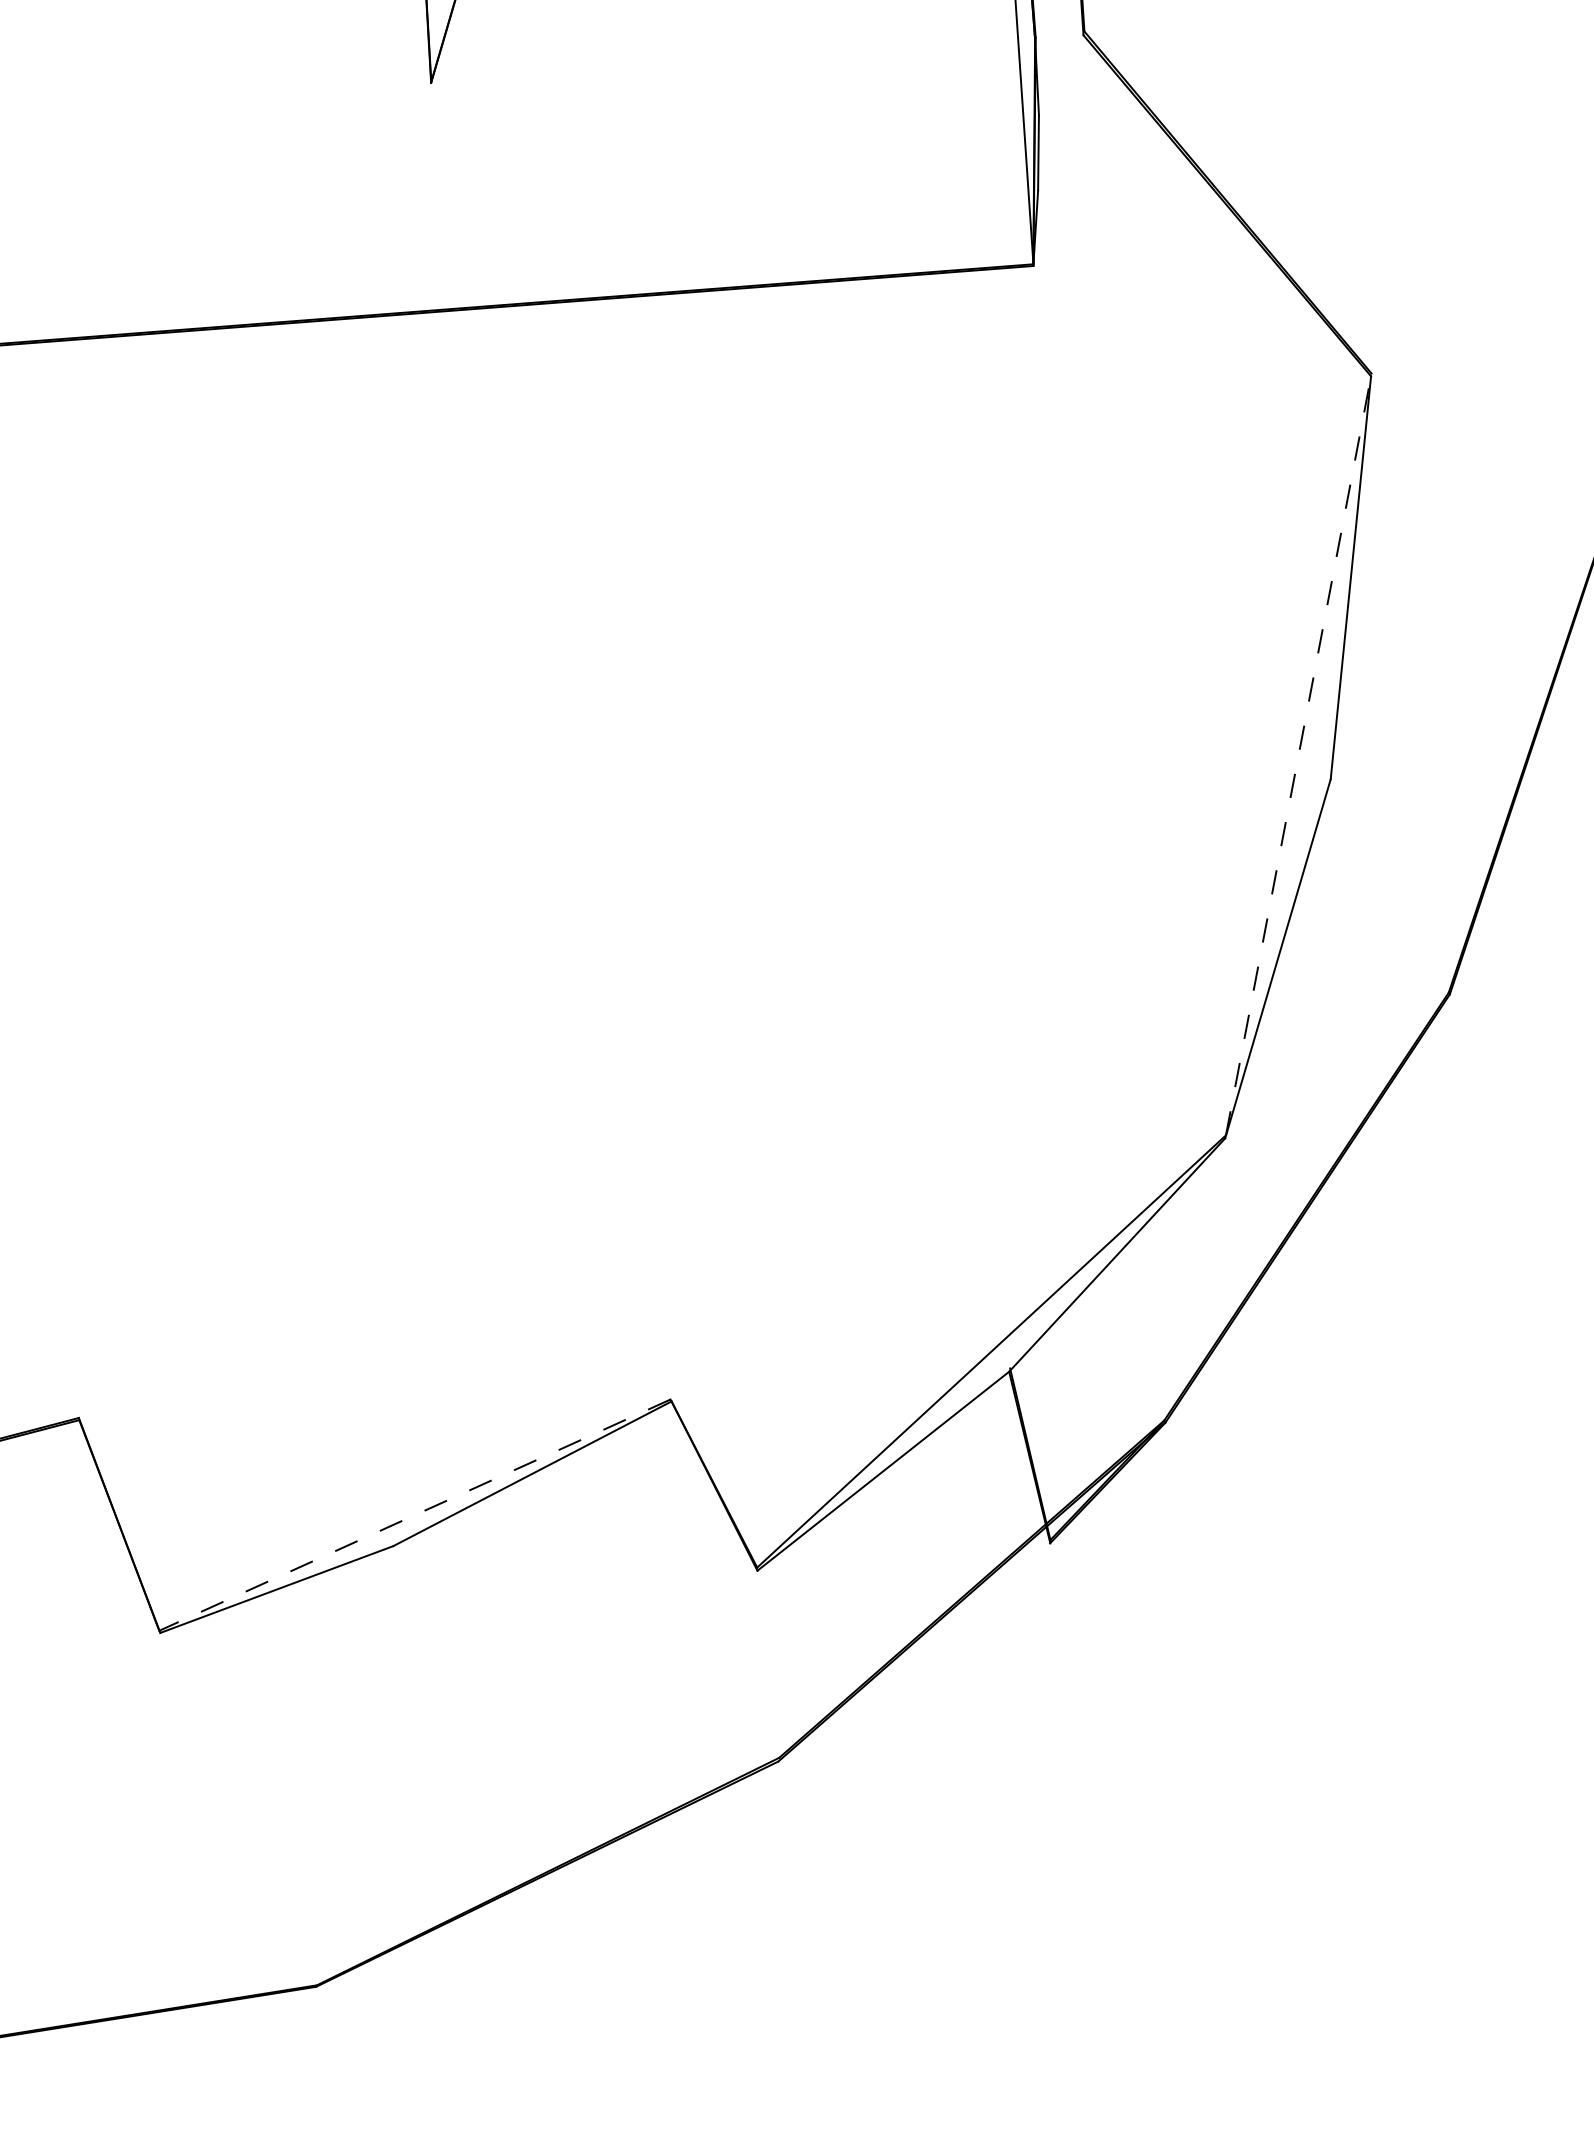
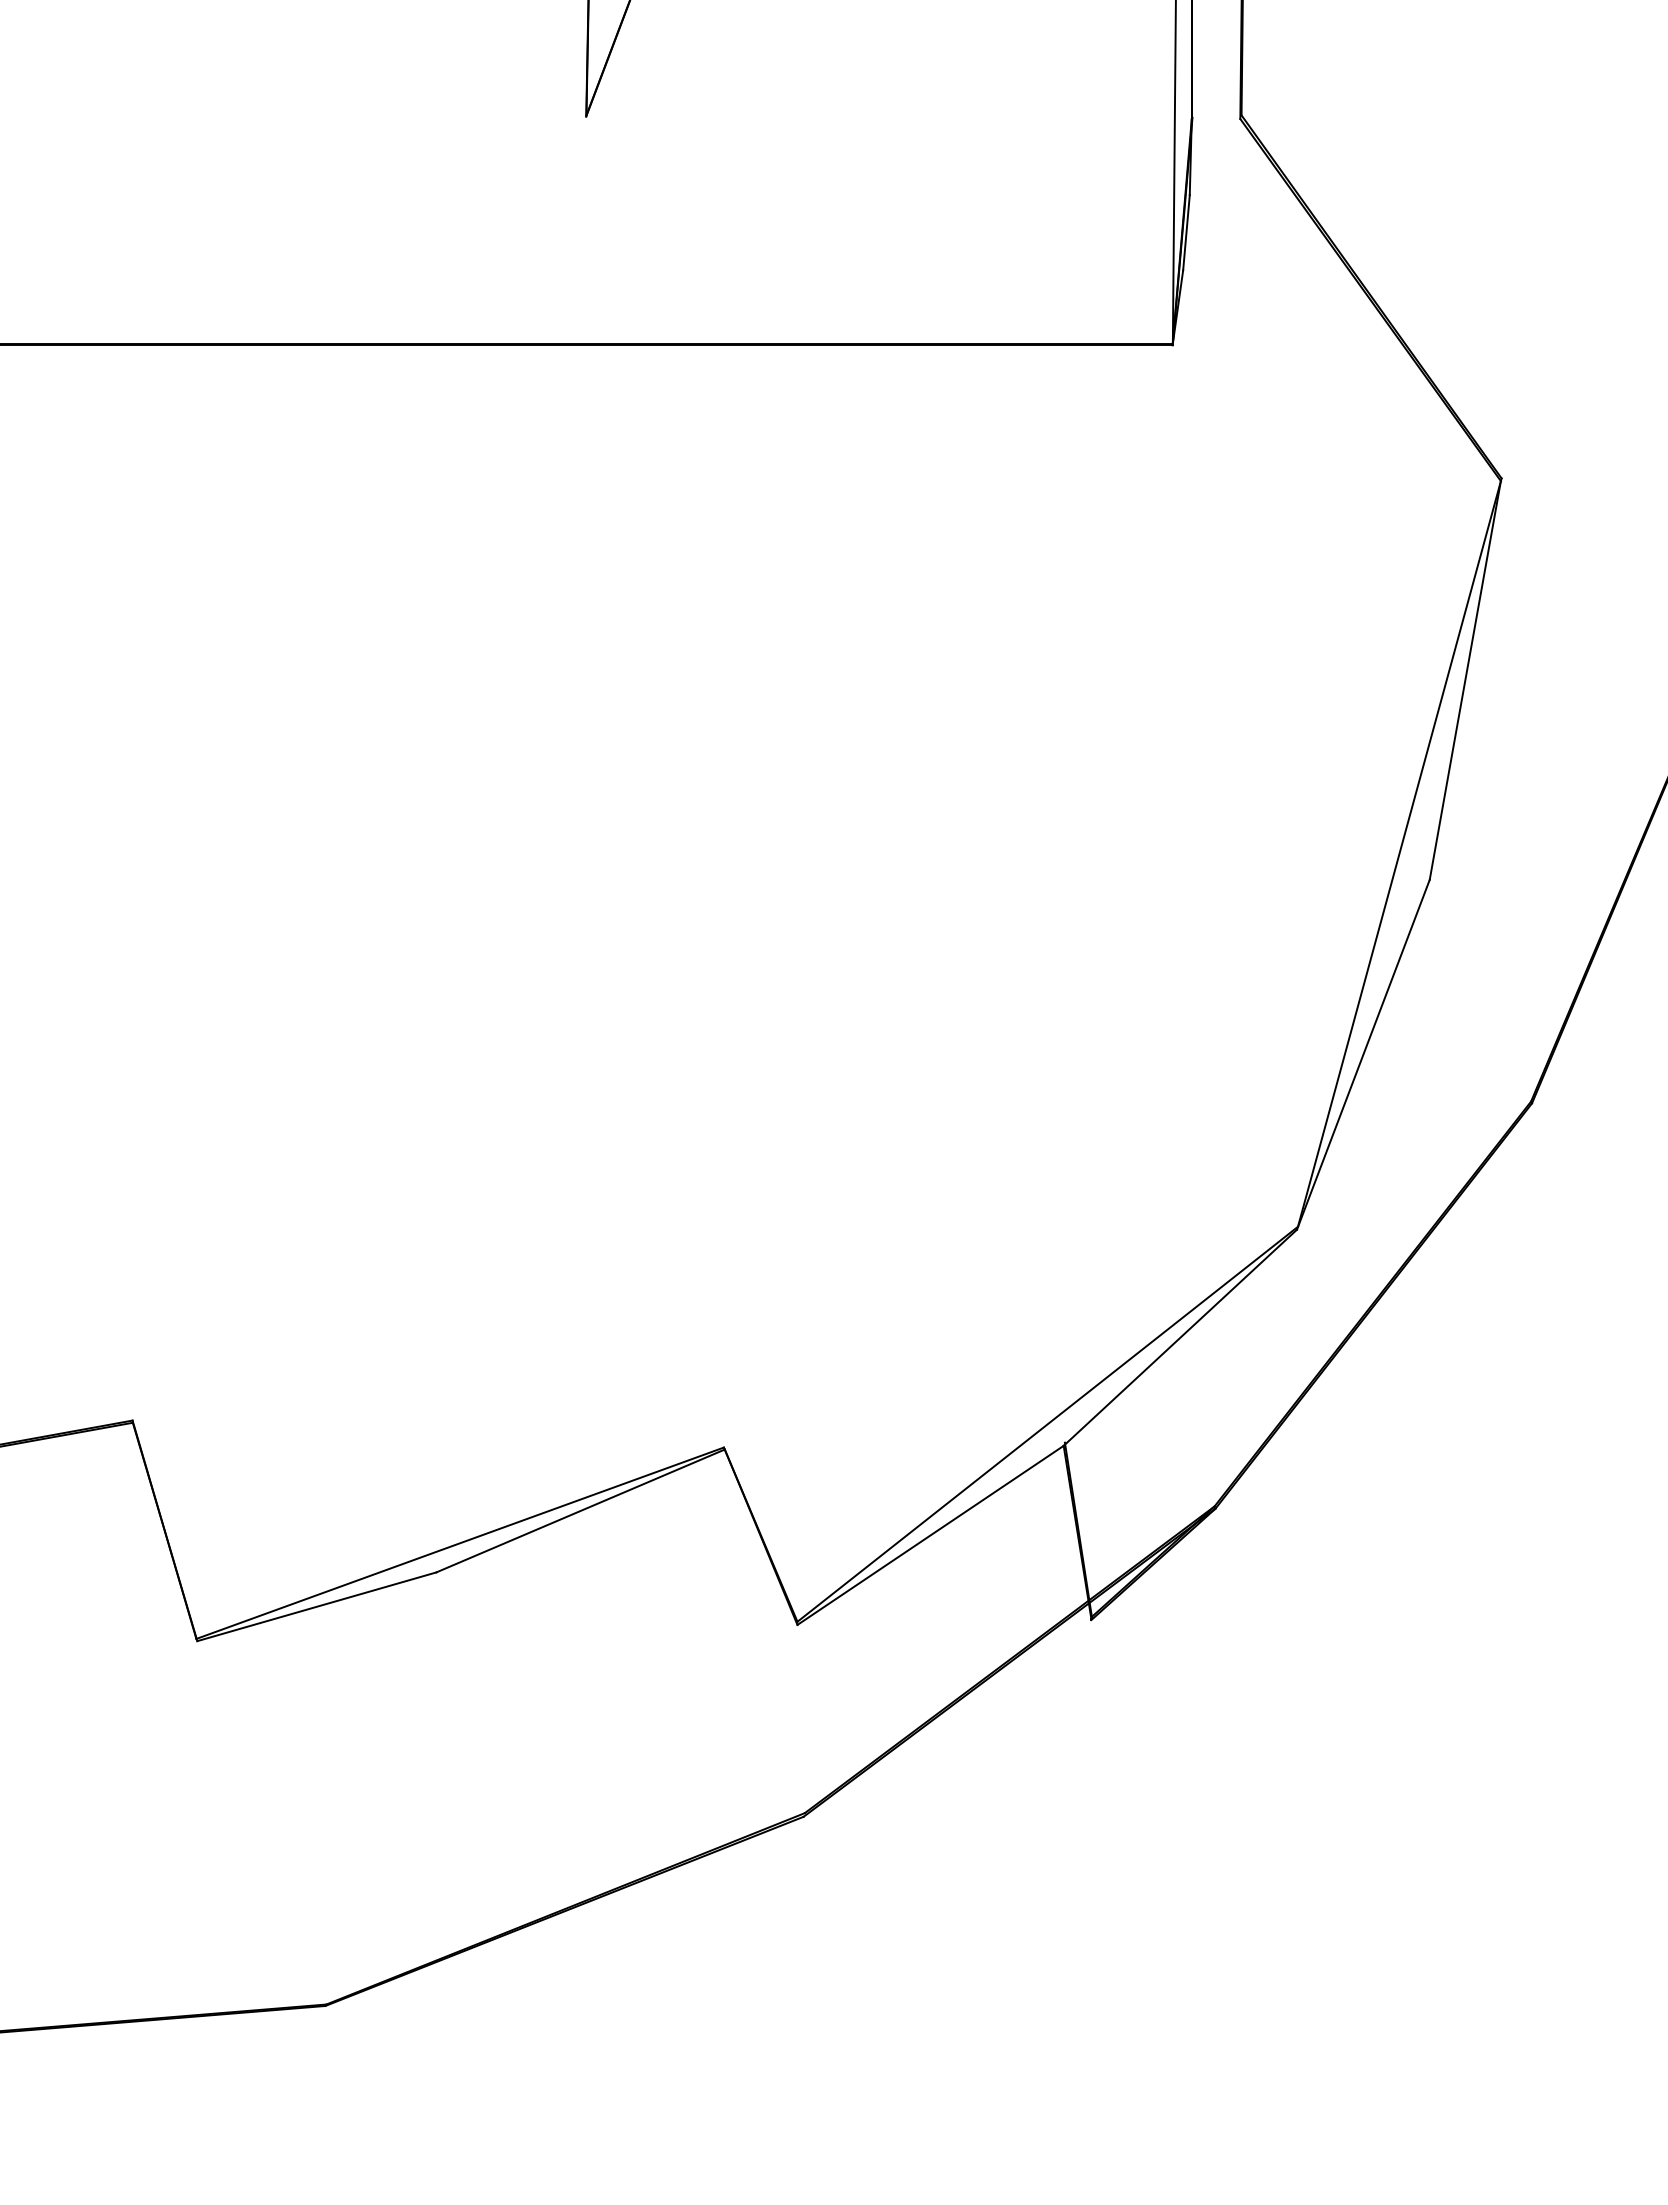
line: (1298, 754) -> (1399, 852), dashed -> solid
line: (415, 1515) -> (460, 1543), dashed -> solid

